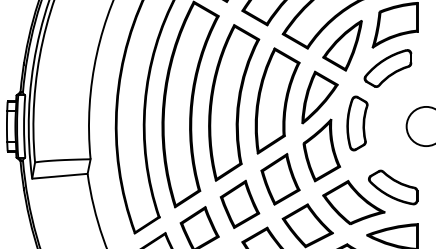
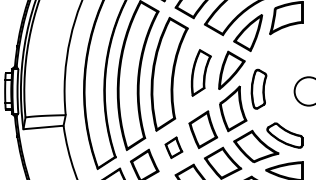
part: (387, 68) -> (280, 49), removed
part: (278, 100) -> (201, 72), size x0.6
part: (239, 203) -> (173, 147), size x0.6

